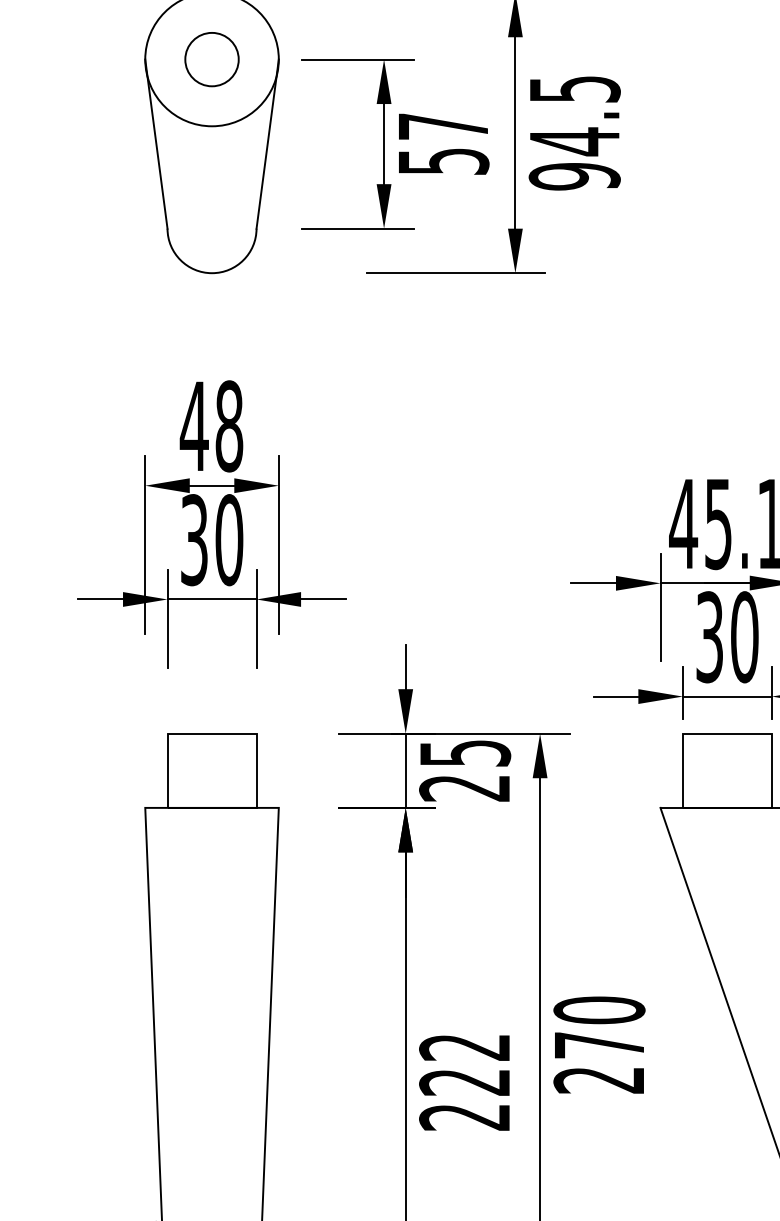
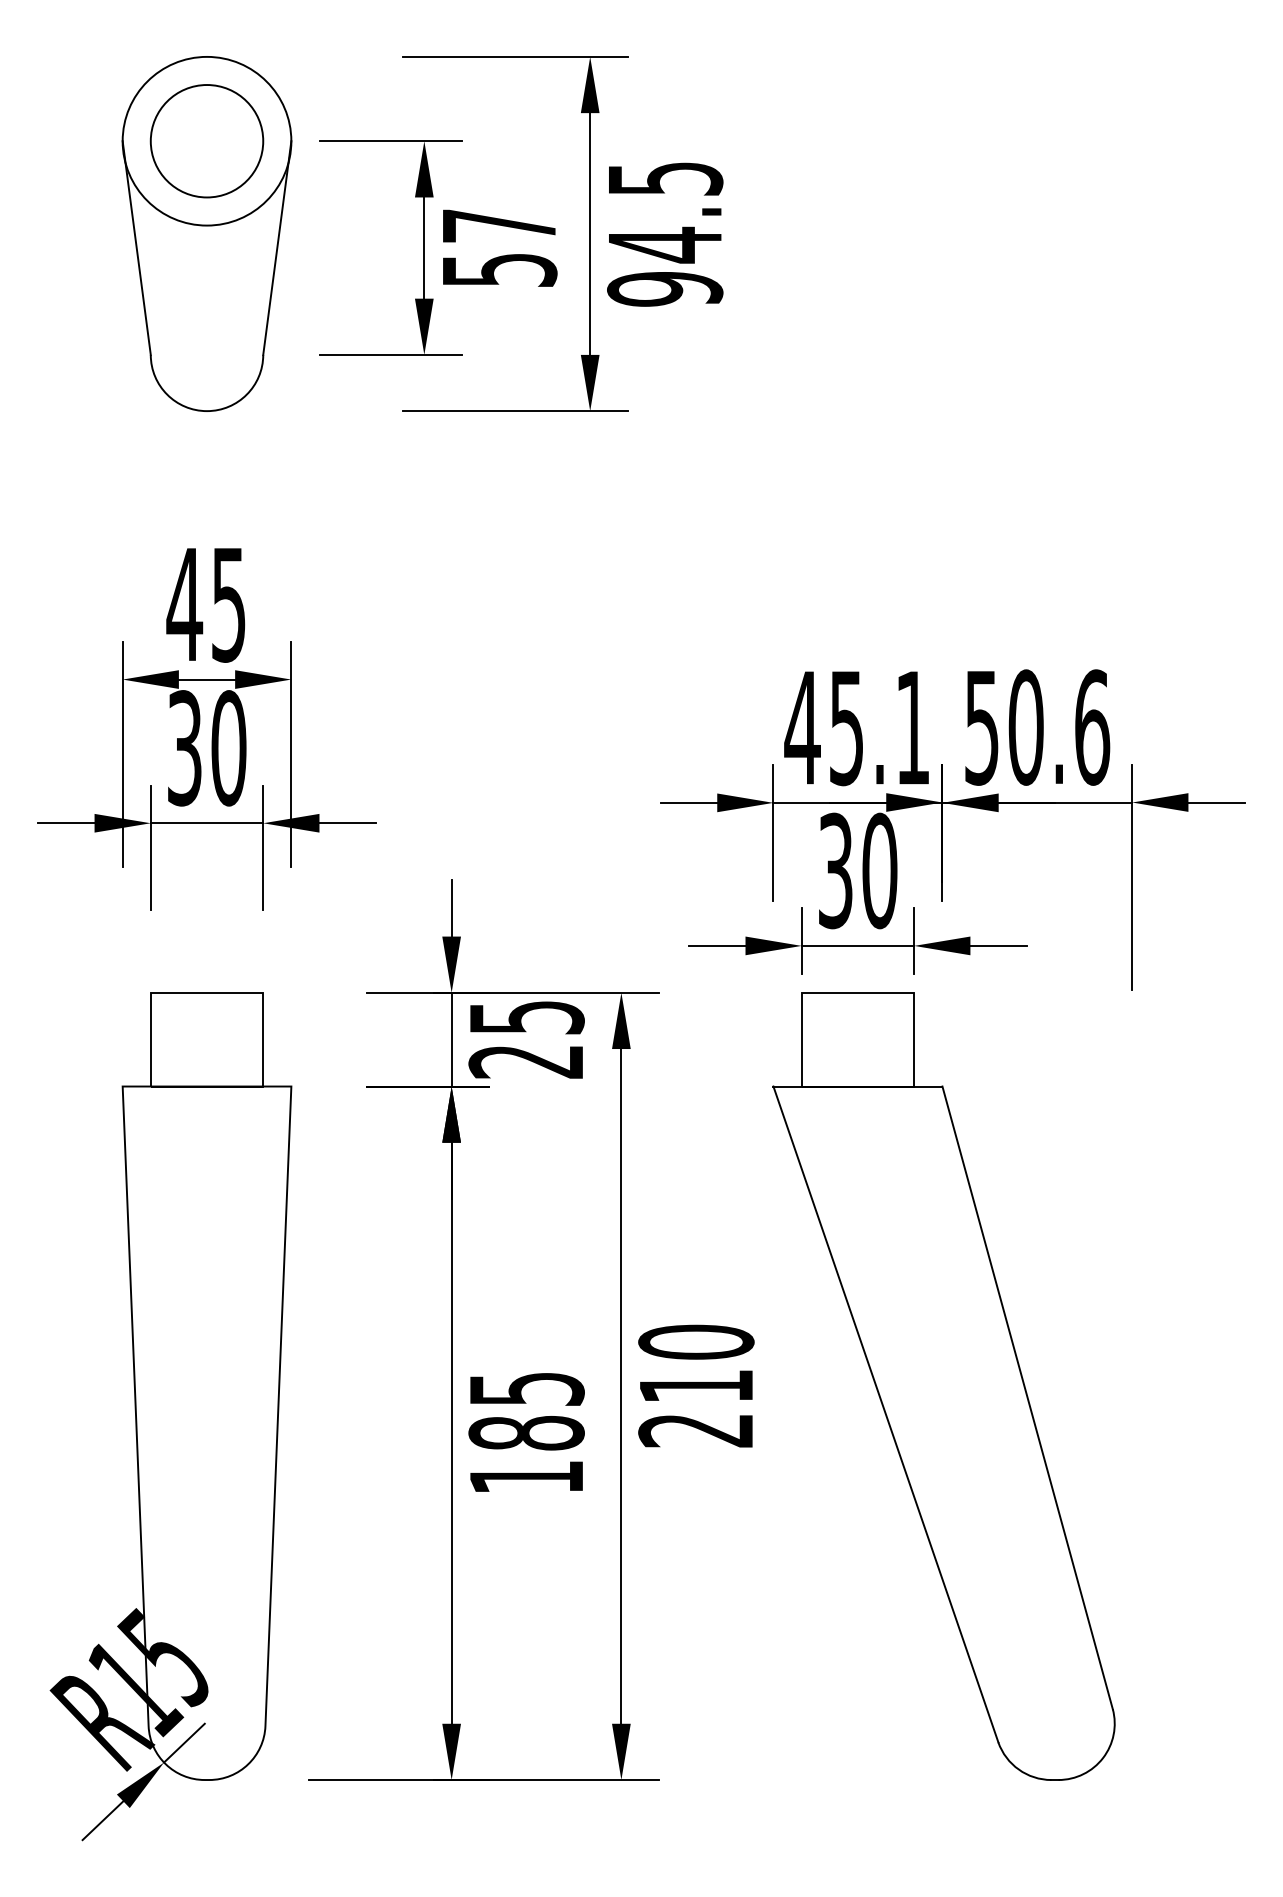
circle: (211, 59) -> (206, 141), size x1.67
text: (229, 426) -> (228, 604), 48 -> 45
text: (599, 1045) -> (696, 1386), 270 -> 210
text: (464, 1082) -> (526, 1433), 222 -> 185

